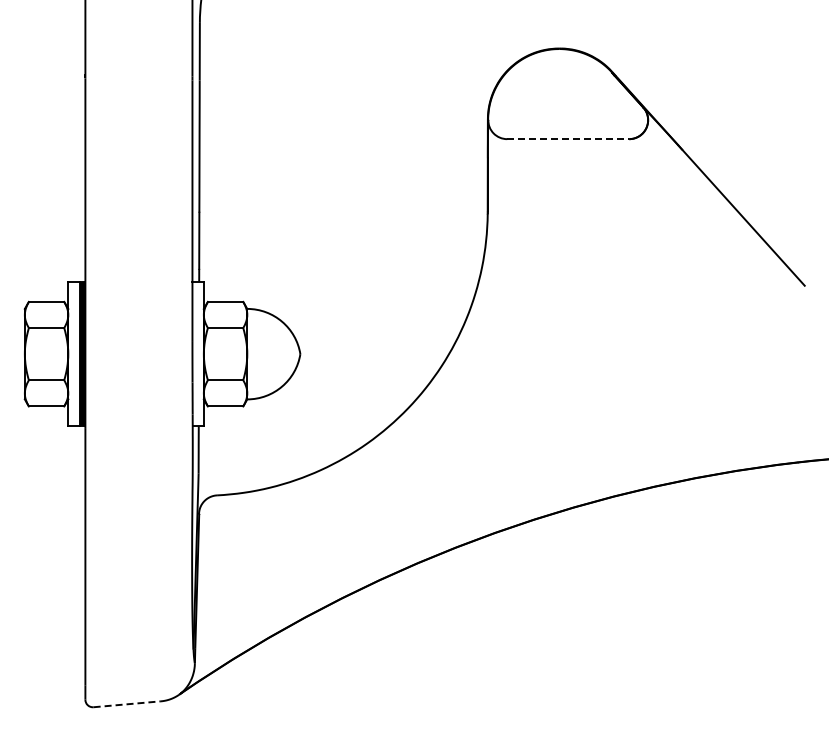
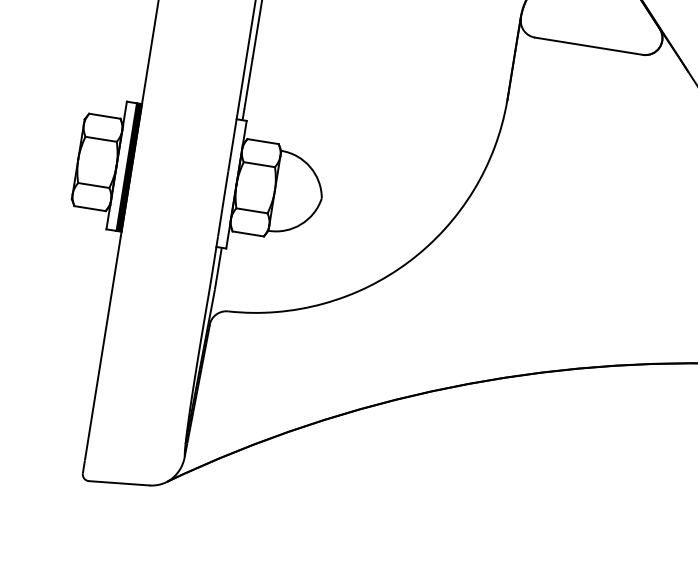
line: (568, 139) -> (589, 46), dashed -> solid
line: (127, 704) -> (119, 483), dashed -> solid

